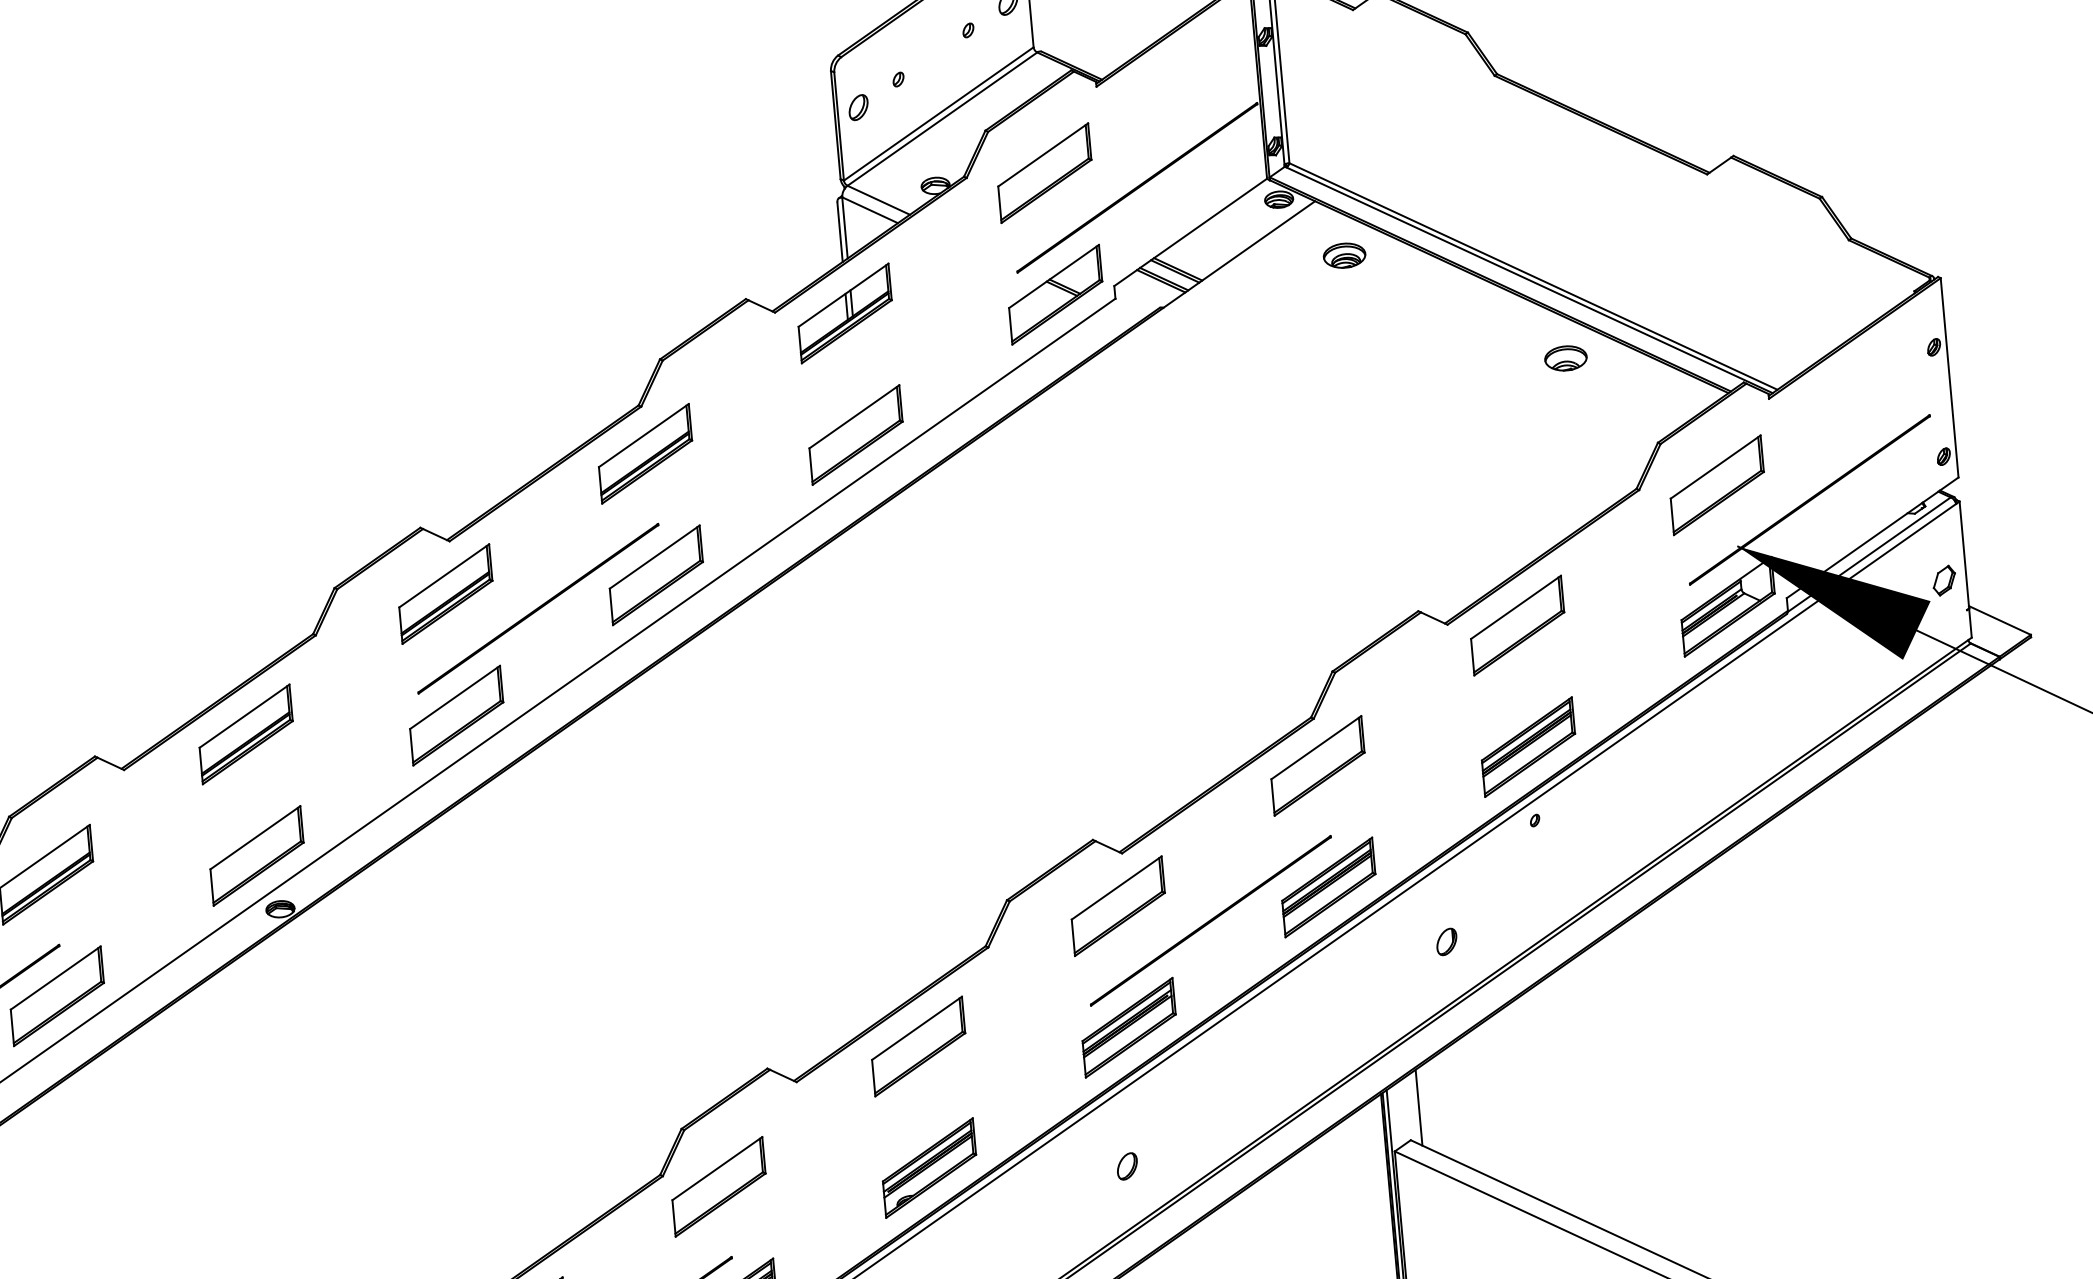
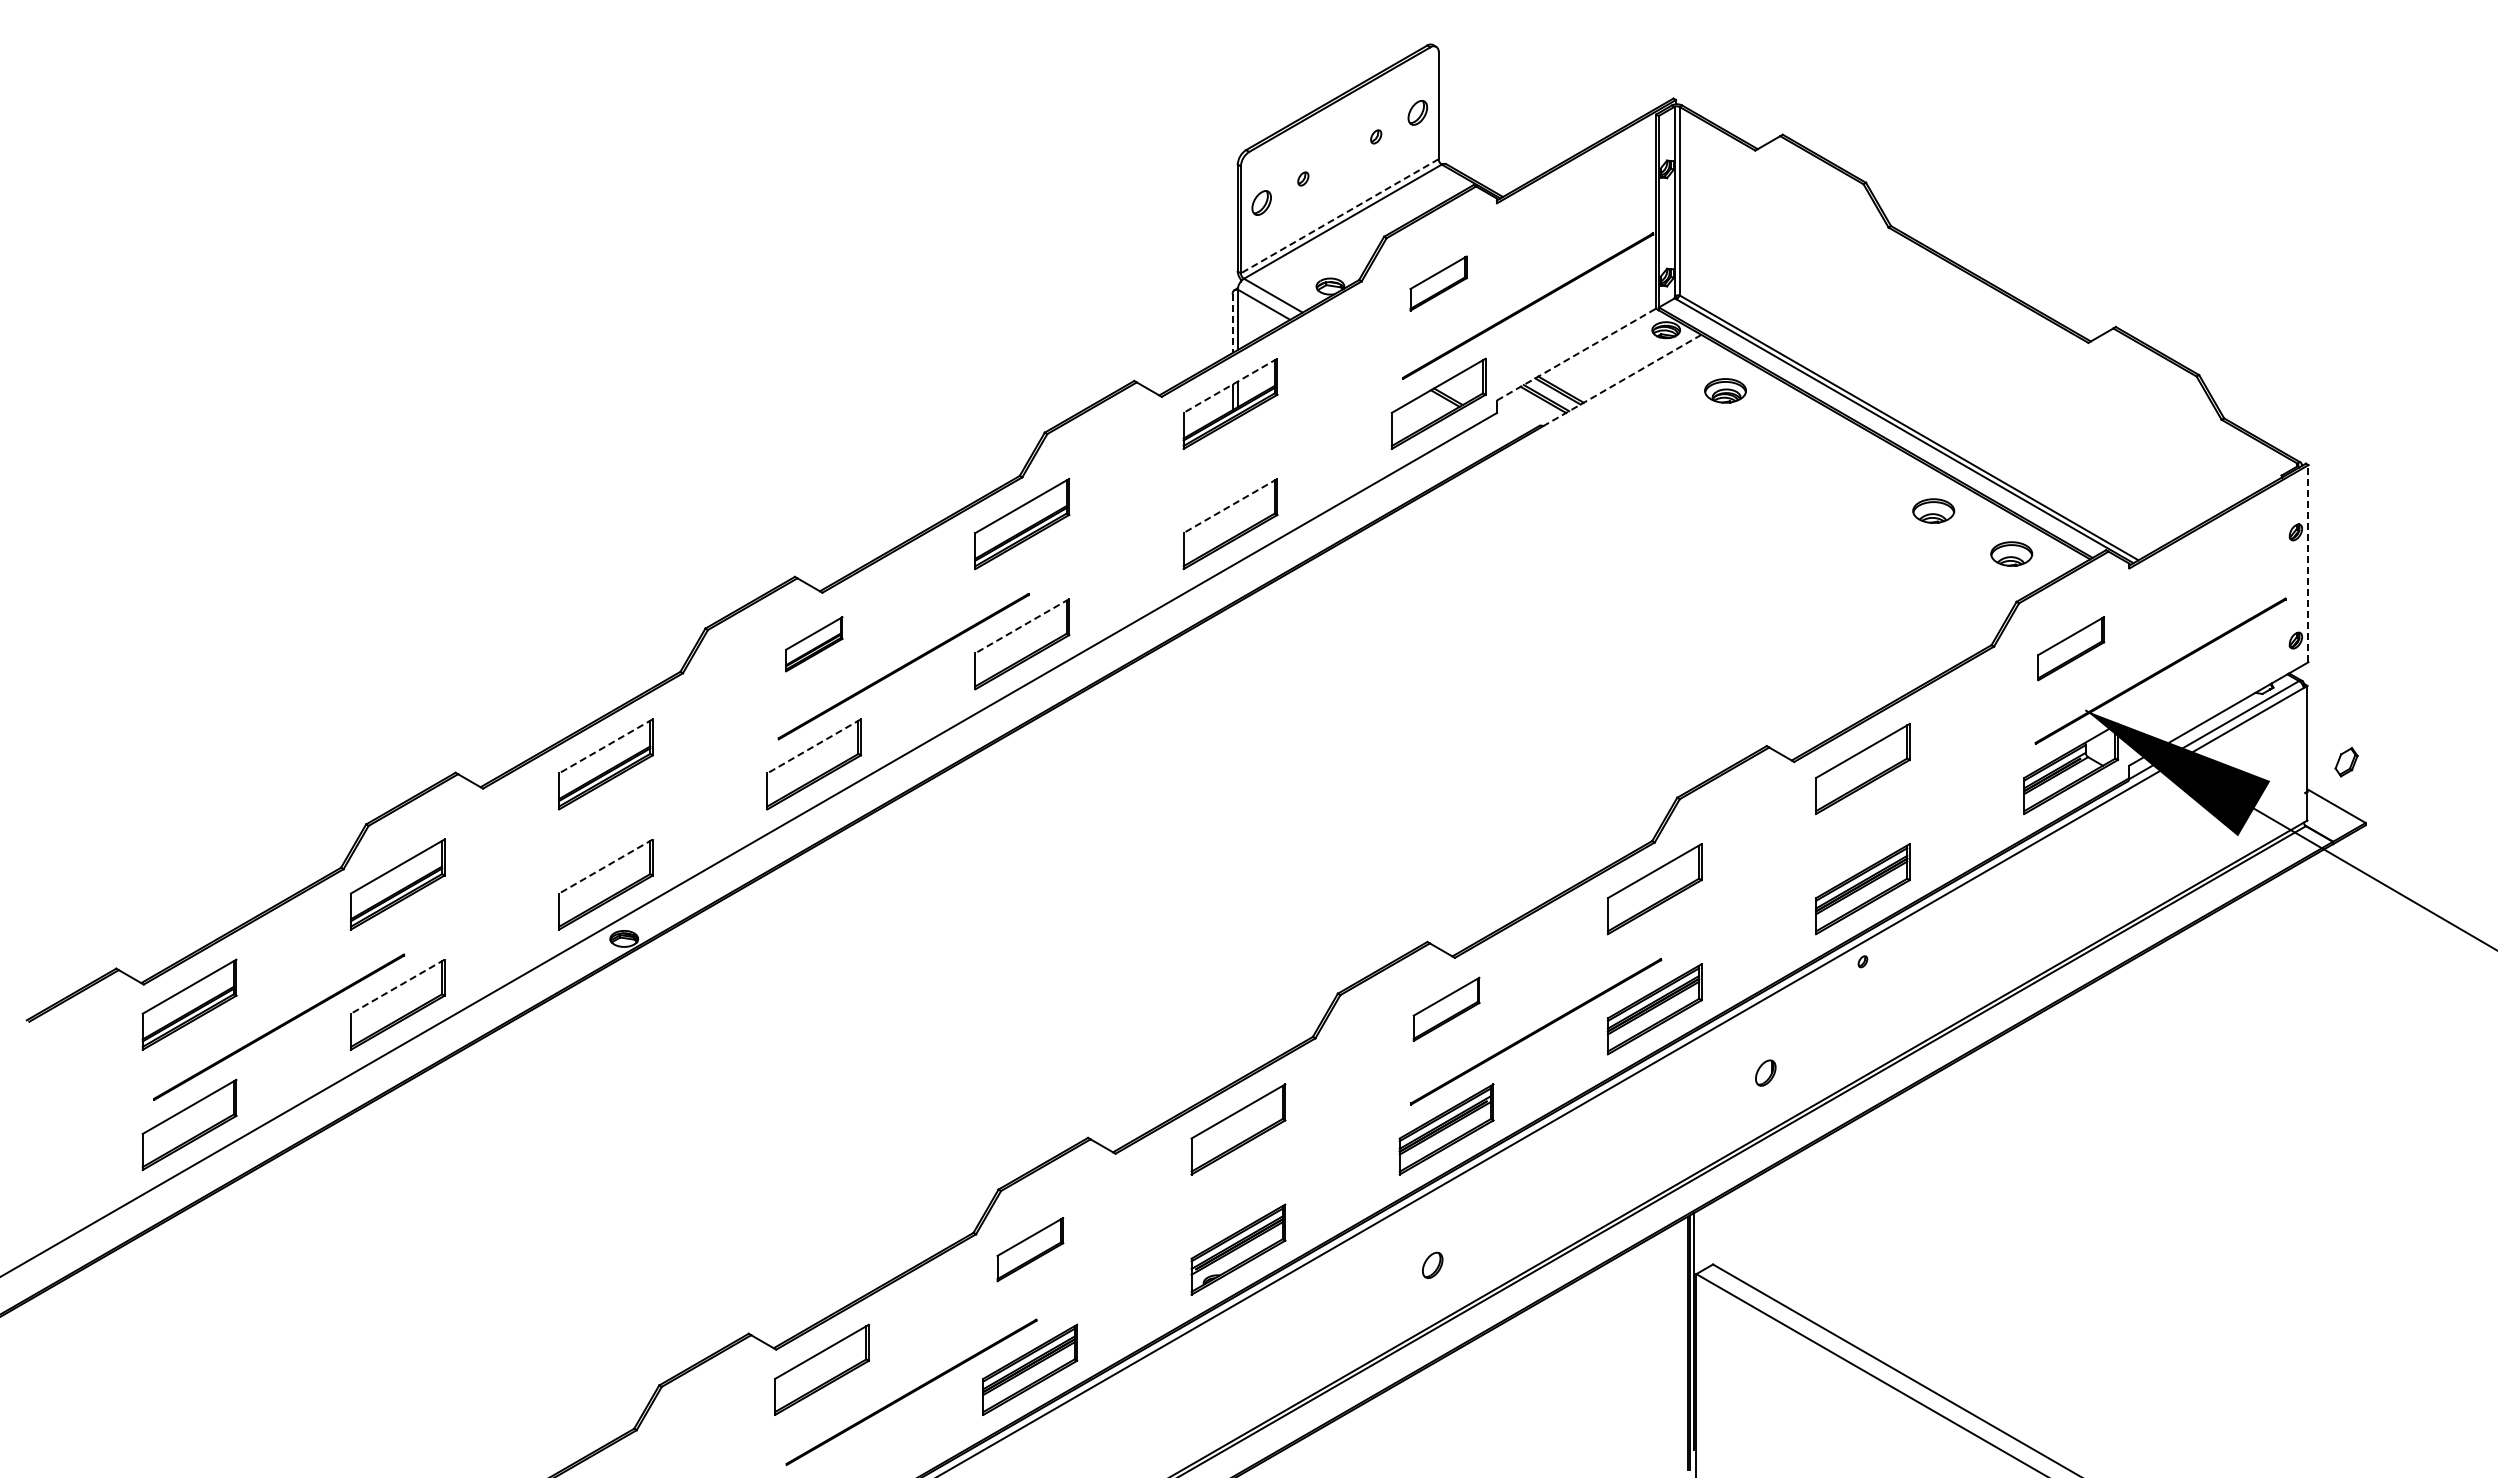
line: (938, 114) -> (1339, 216), solid -> dashed
part: (1044, 173) -> (1438, 283), size x0.6
line: (1190, 232) -> (1576, 354), solid -> dashed
line: (840, 233) -> (1232, 324), solid -> dashed
line: (1238, 254) -> (1621, 380), solid -> dashed
line: (843, 295) -> (1230, 386), solid -> dashed
line: (1949, 377) -> (2308, 563), solid -> dashed
part: (1648, 394) -> (2011, 553), added
line: (854, 417) -> (1230, 506), solid -> dashed
part: (1717, 484) -> (2071, 648), size x0.7
line: (653, 557) -> (1021, 626), solid -> dashed
part: (1944, 580) -> (2346, 762), moved
part: (446, 594) -> (814, 644), size x0.6
line: (454, 697) -> (813, 746), solid -> dashed
line: (244, 716) -> (605, 746), solid -> dashed
line: (254, 837) -> (605, 866), solid -> dashed
part: (1118, 906) -> (1446, 1009), size x0.7
line: (55, 977) -> (397, 986), solid -> dashed
line: (1418, 1106) -> (1723, 1232), removed
part: (719, 1186) -> (1030, 1249), size x0.7

